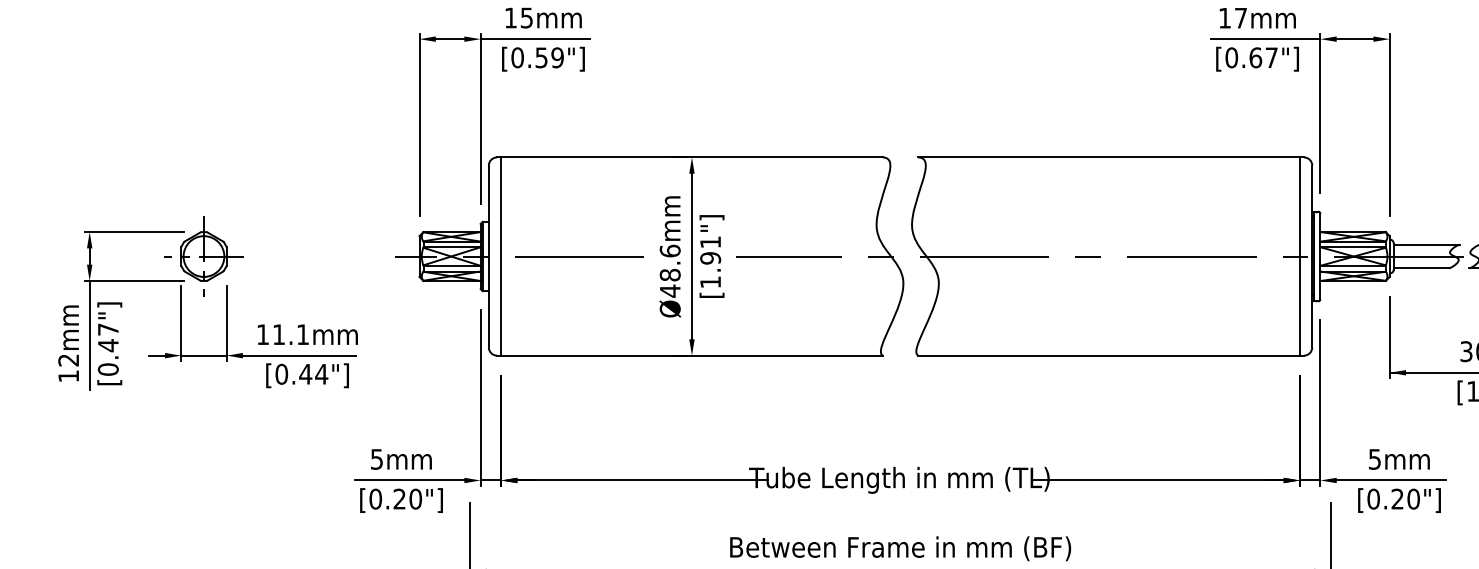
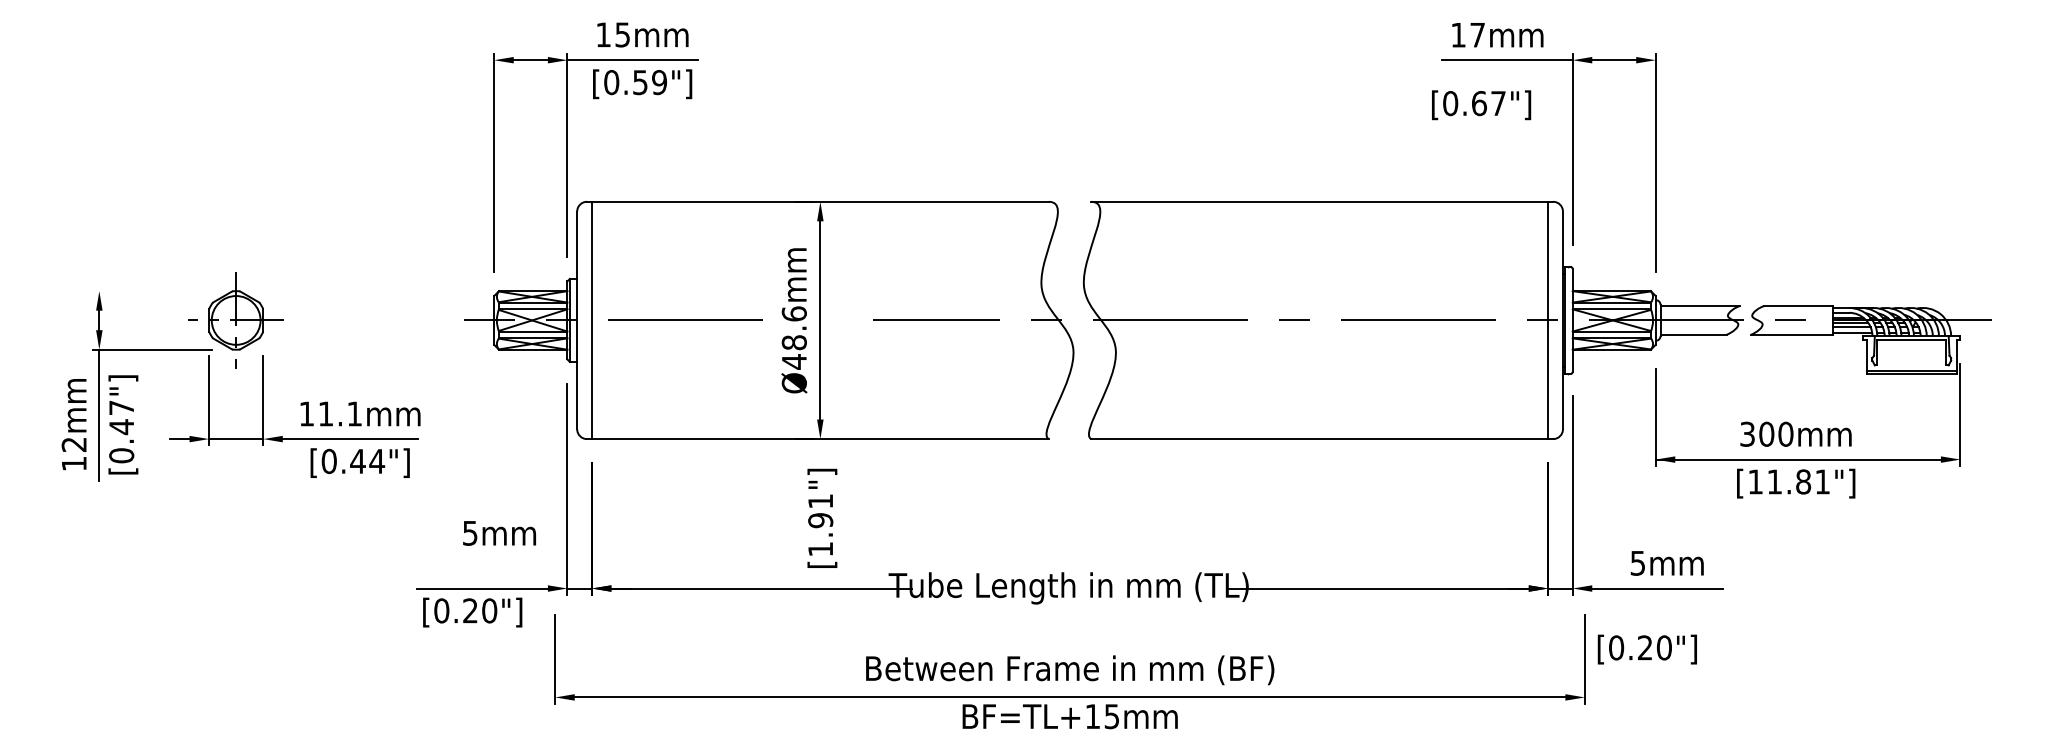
text: (1257, 59) -> (1481, 105), moved
line: (134, 232) -> (152, 291), removed
text: (712, 255) -> (822, 517), moved
text: (401, 459) -> (499, 533), moved
text: (1398, 500) -> (1646, 649), moved

